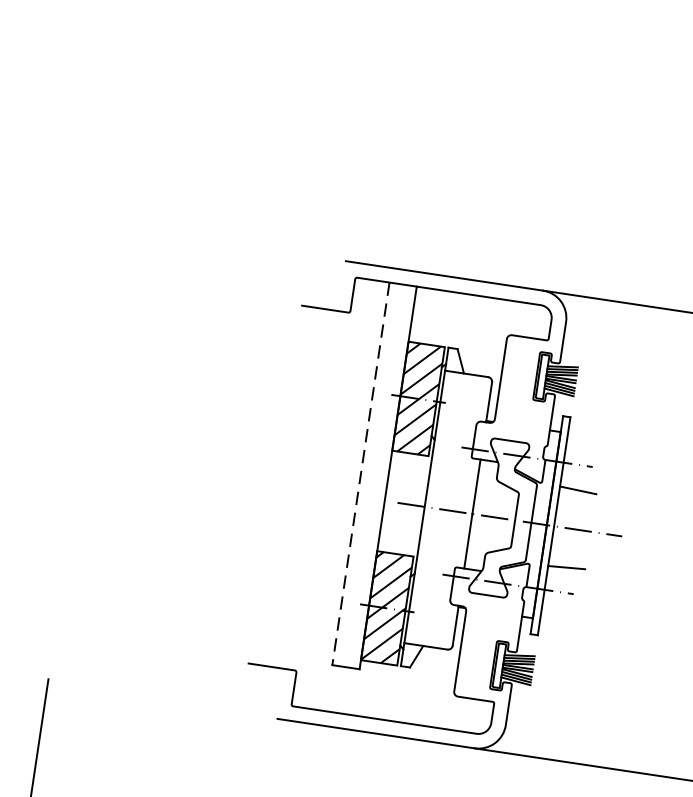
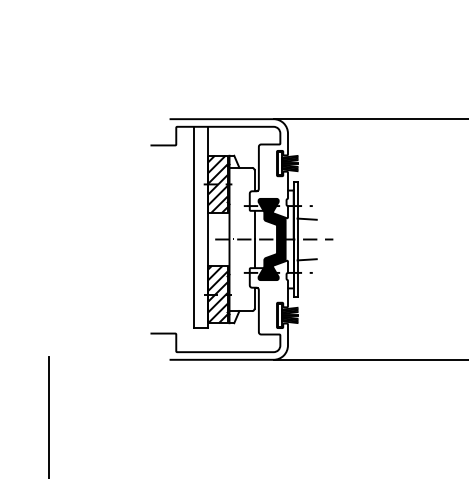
line: (361, 474) -> (194, 227), dashed -> solid
fill: (504, 518) -> (271, 239), added

